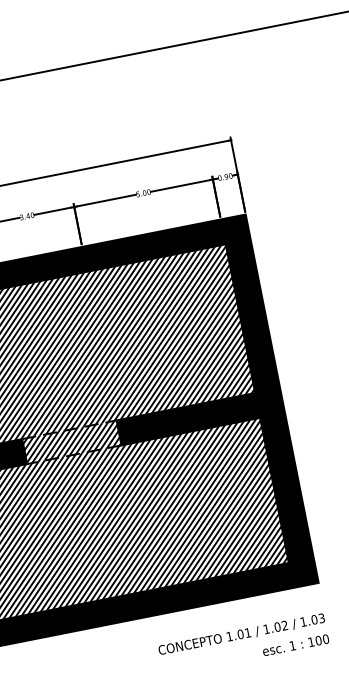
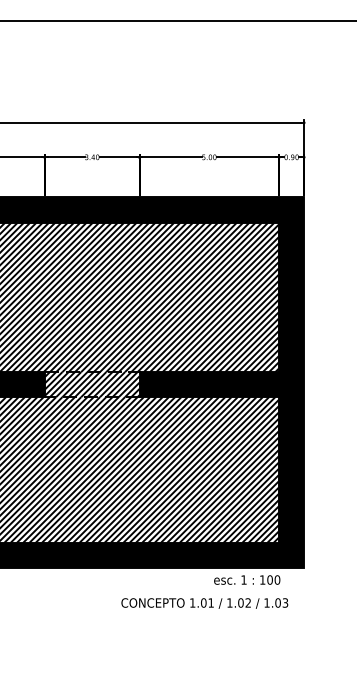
text: (241, 634) -> (204, 603), moved
text: (296, 644) -> (247, 579), moved

